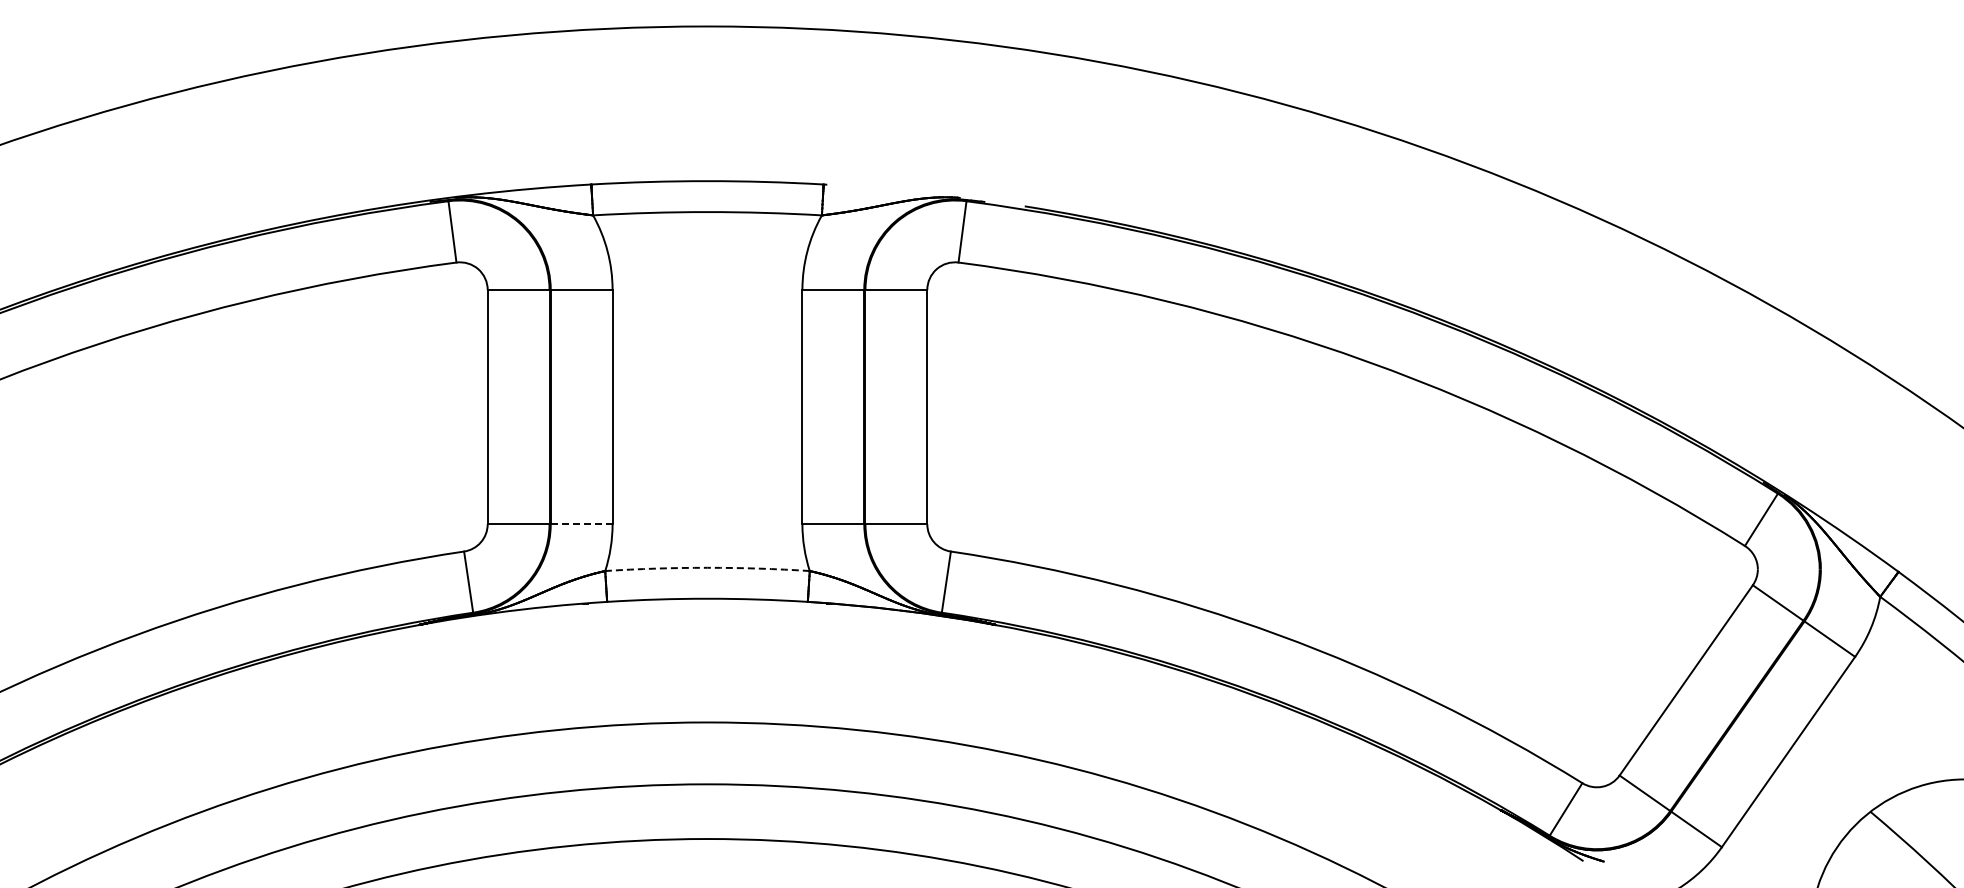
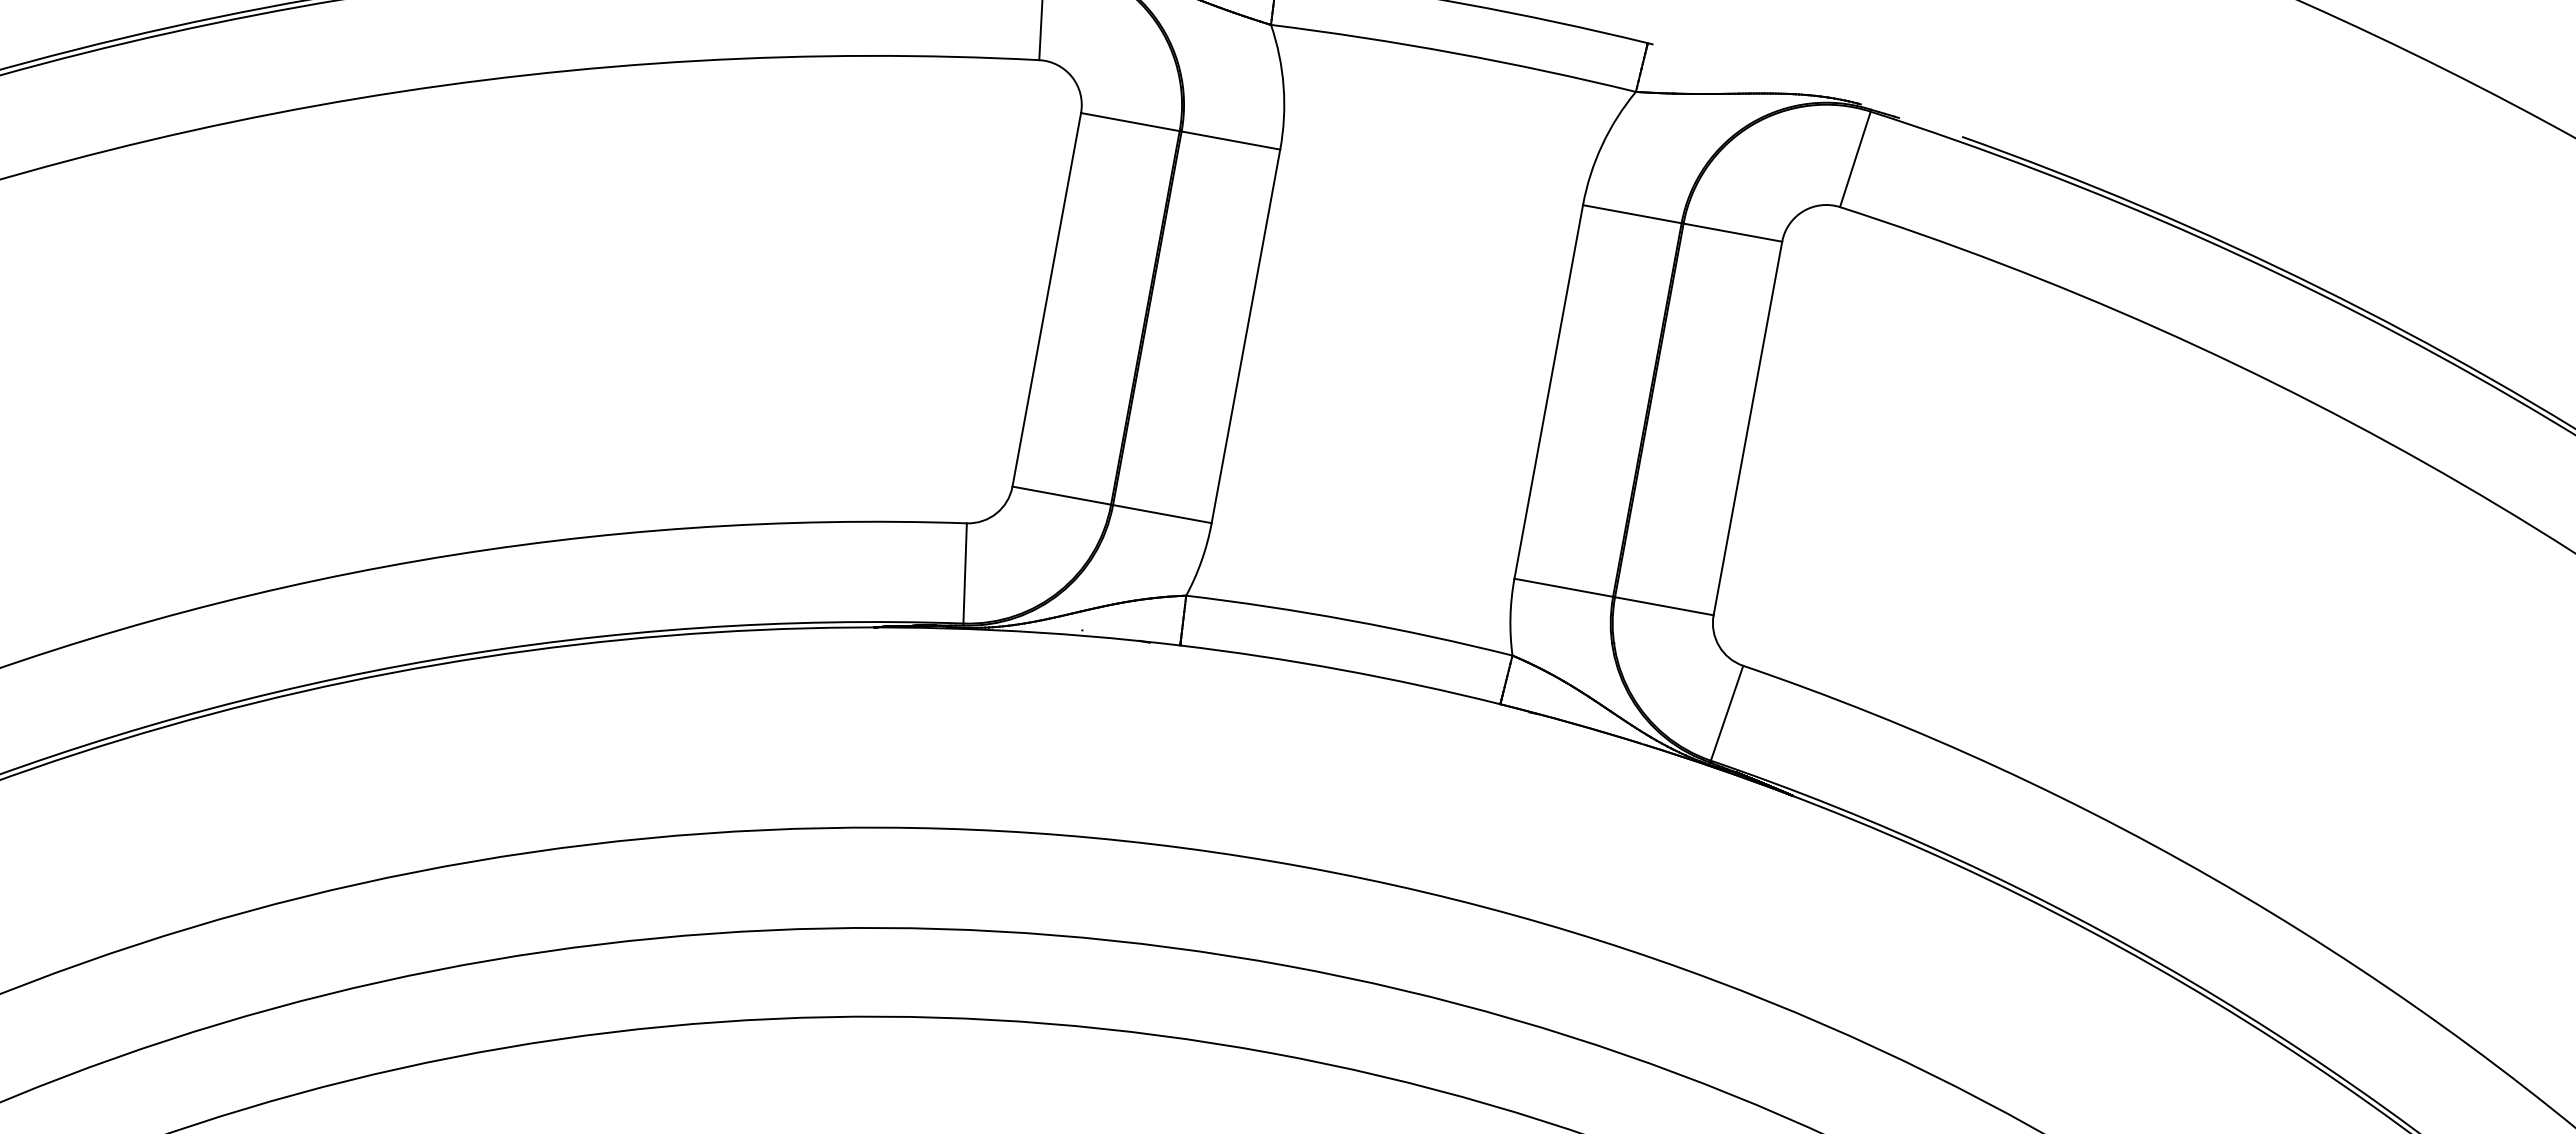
line: (581, 524) -> (1162, 514), dashed -> solid
arc: (707, 567) -> (1350, 620), dashed -> solid

